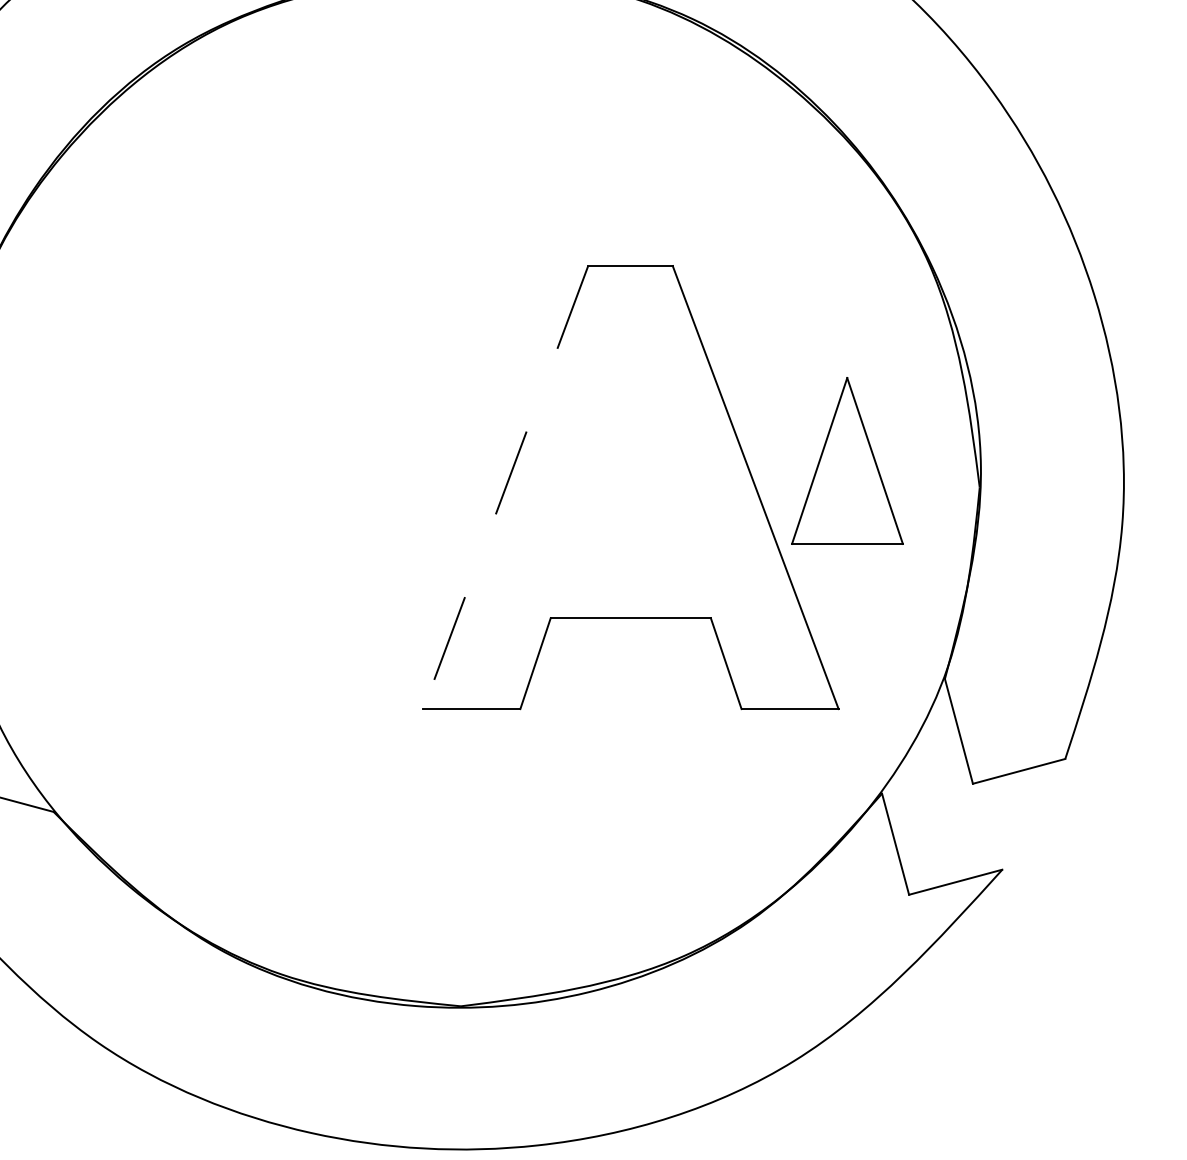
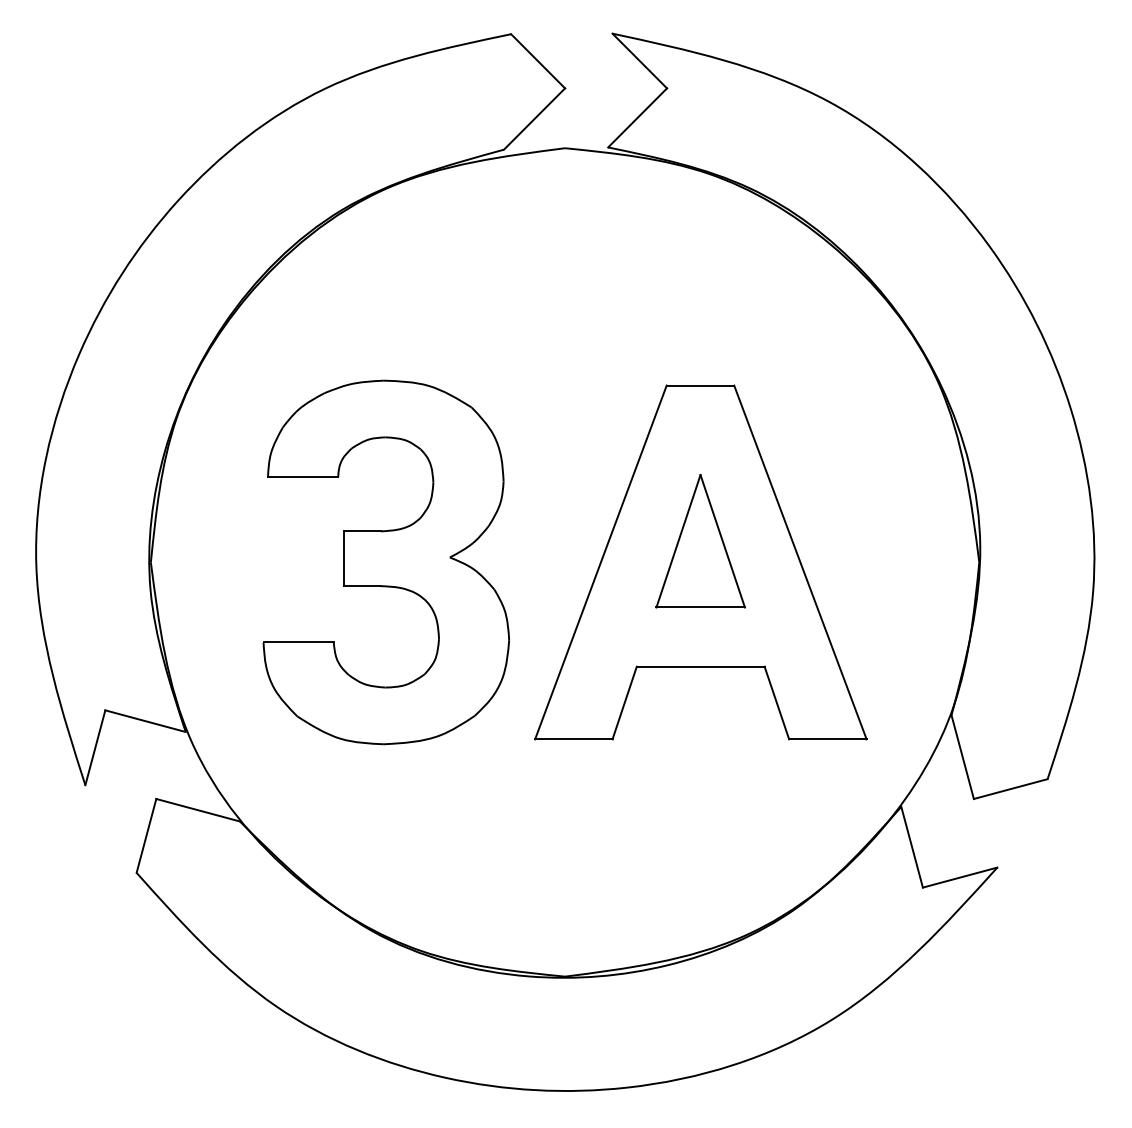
part: (847, 461) -> (700, 541), moved
part: (235, 487) -> (385, 562), added
line: (505, 487) -> (600, 562), dashed -> solid

